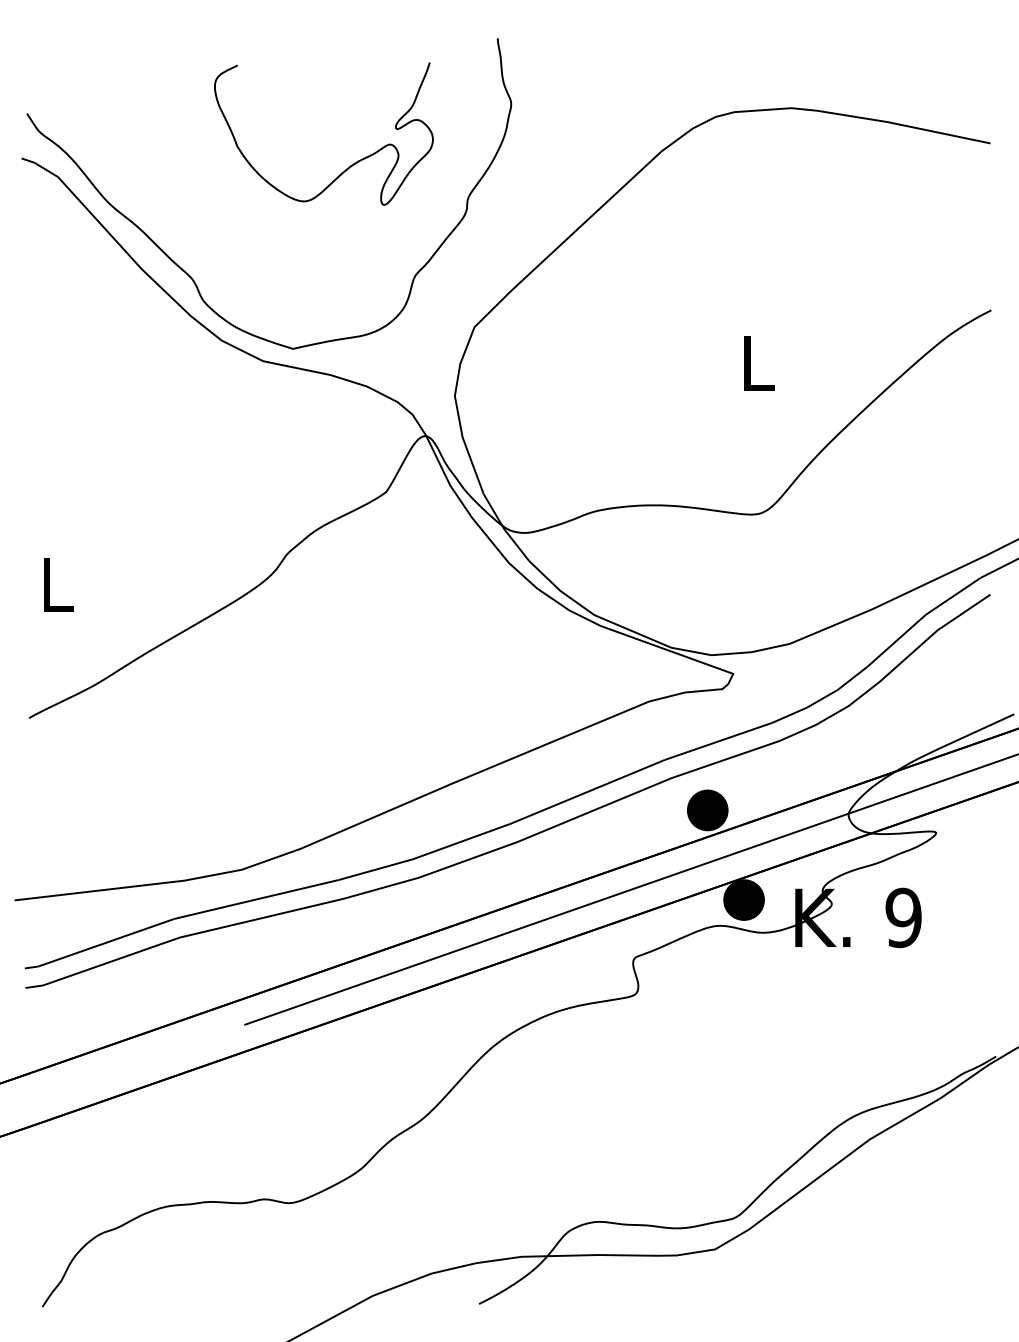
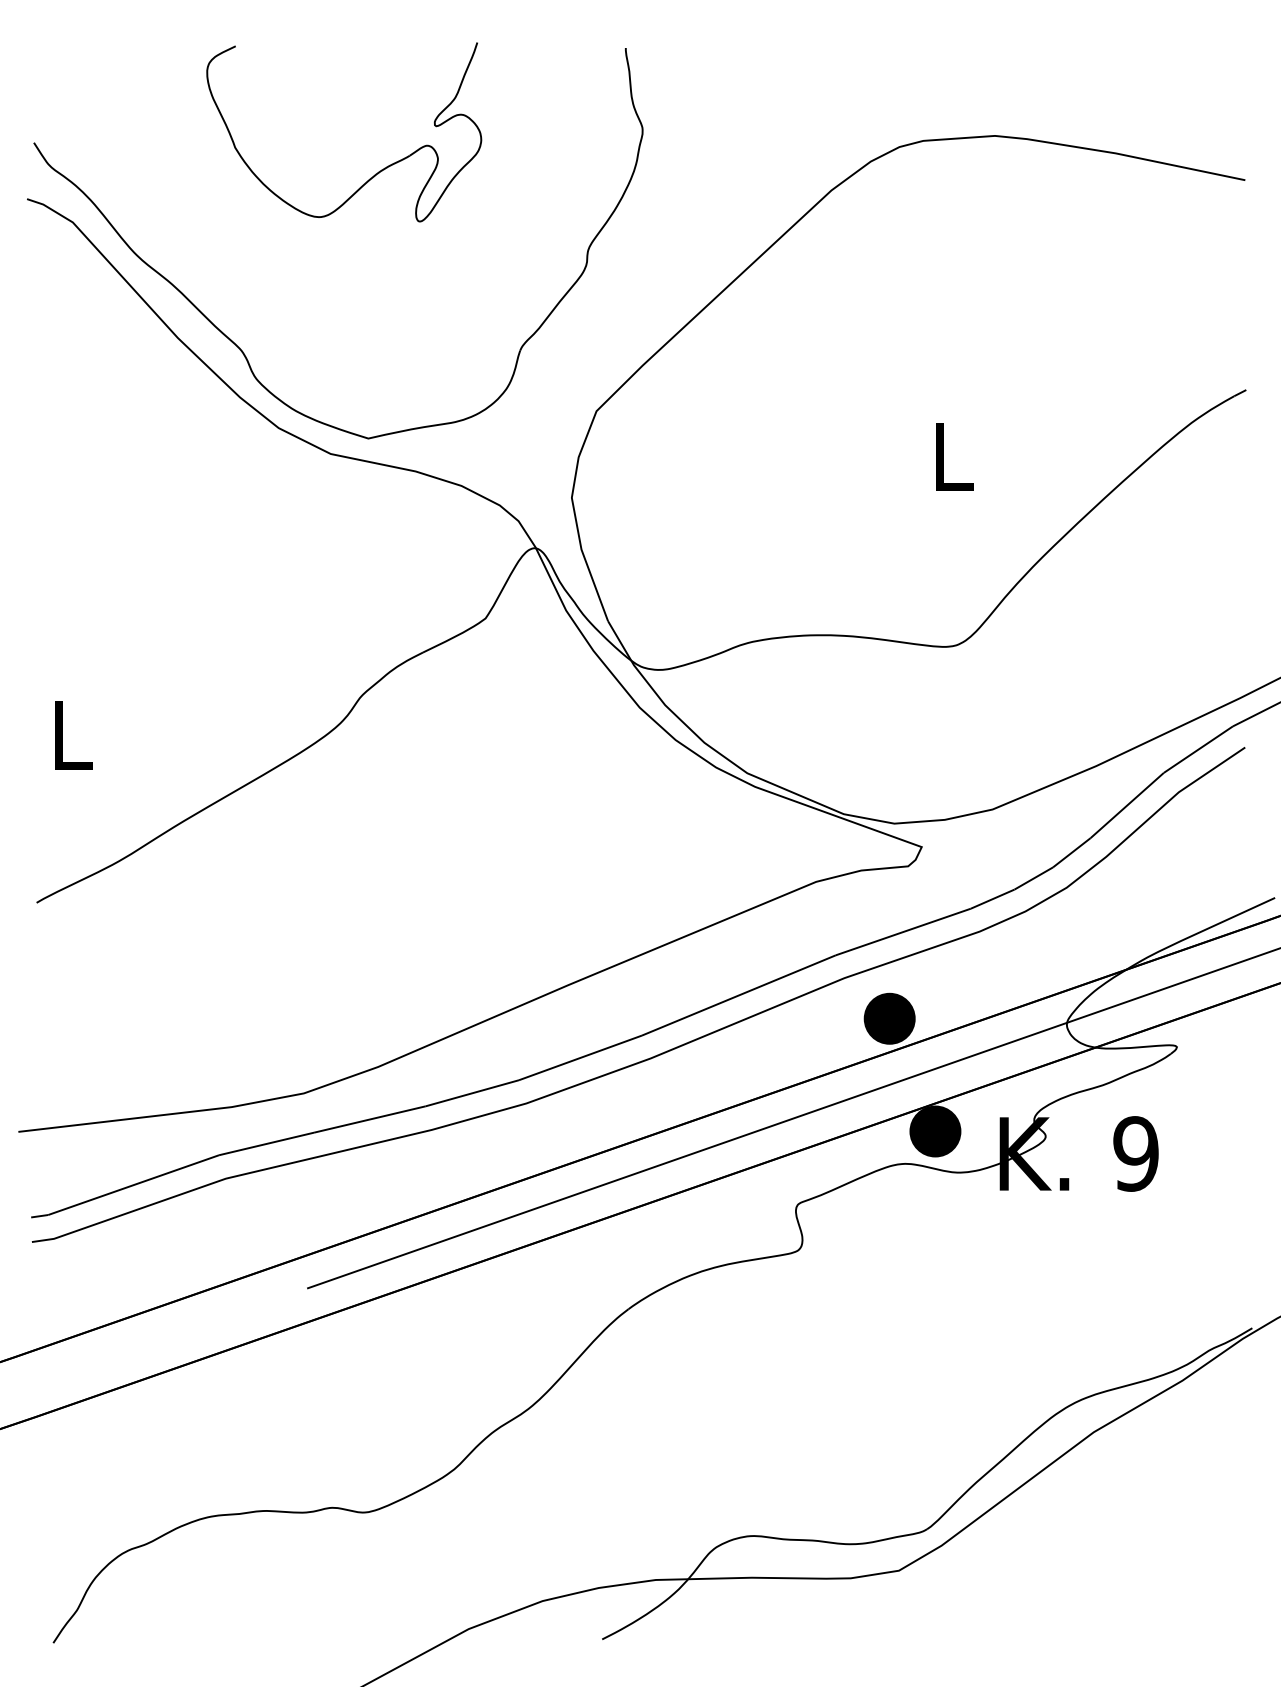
part: (348, 166) -> (375, 173), moved

